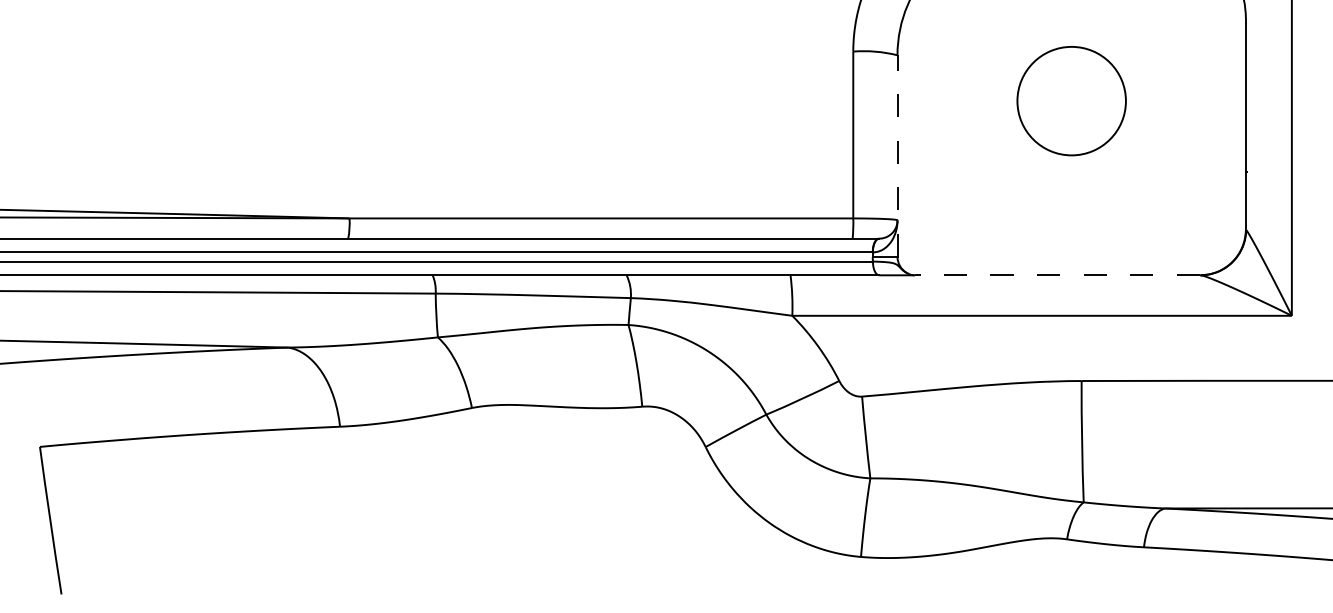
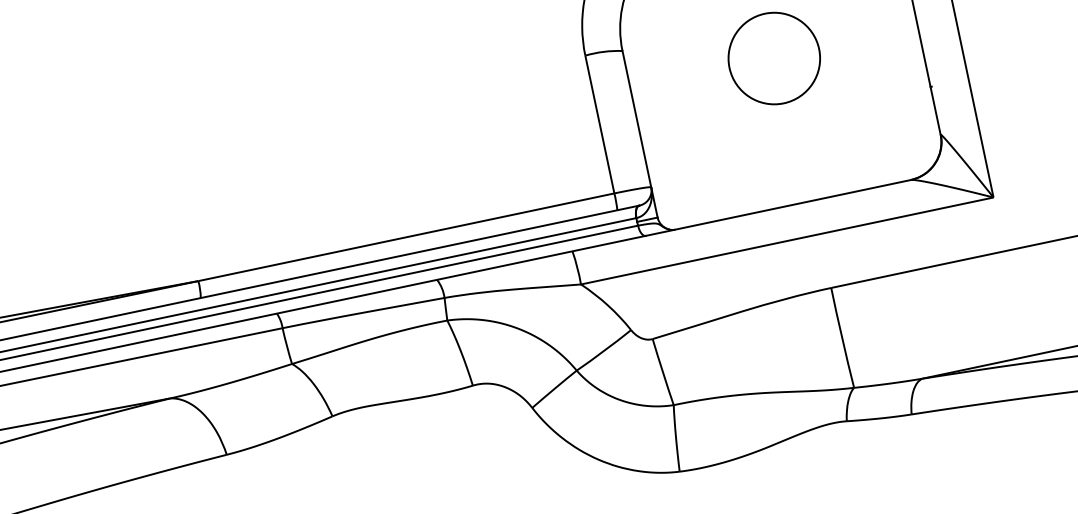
line: (897, 156) -> (640, 134), dashed -> solid
line: (1057, 275) -> (792, 205), dashed -> solid

